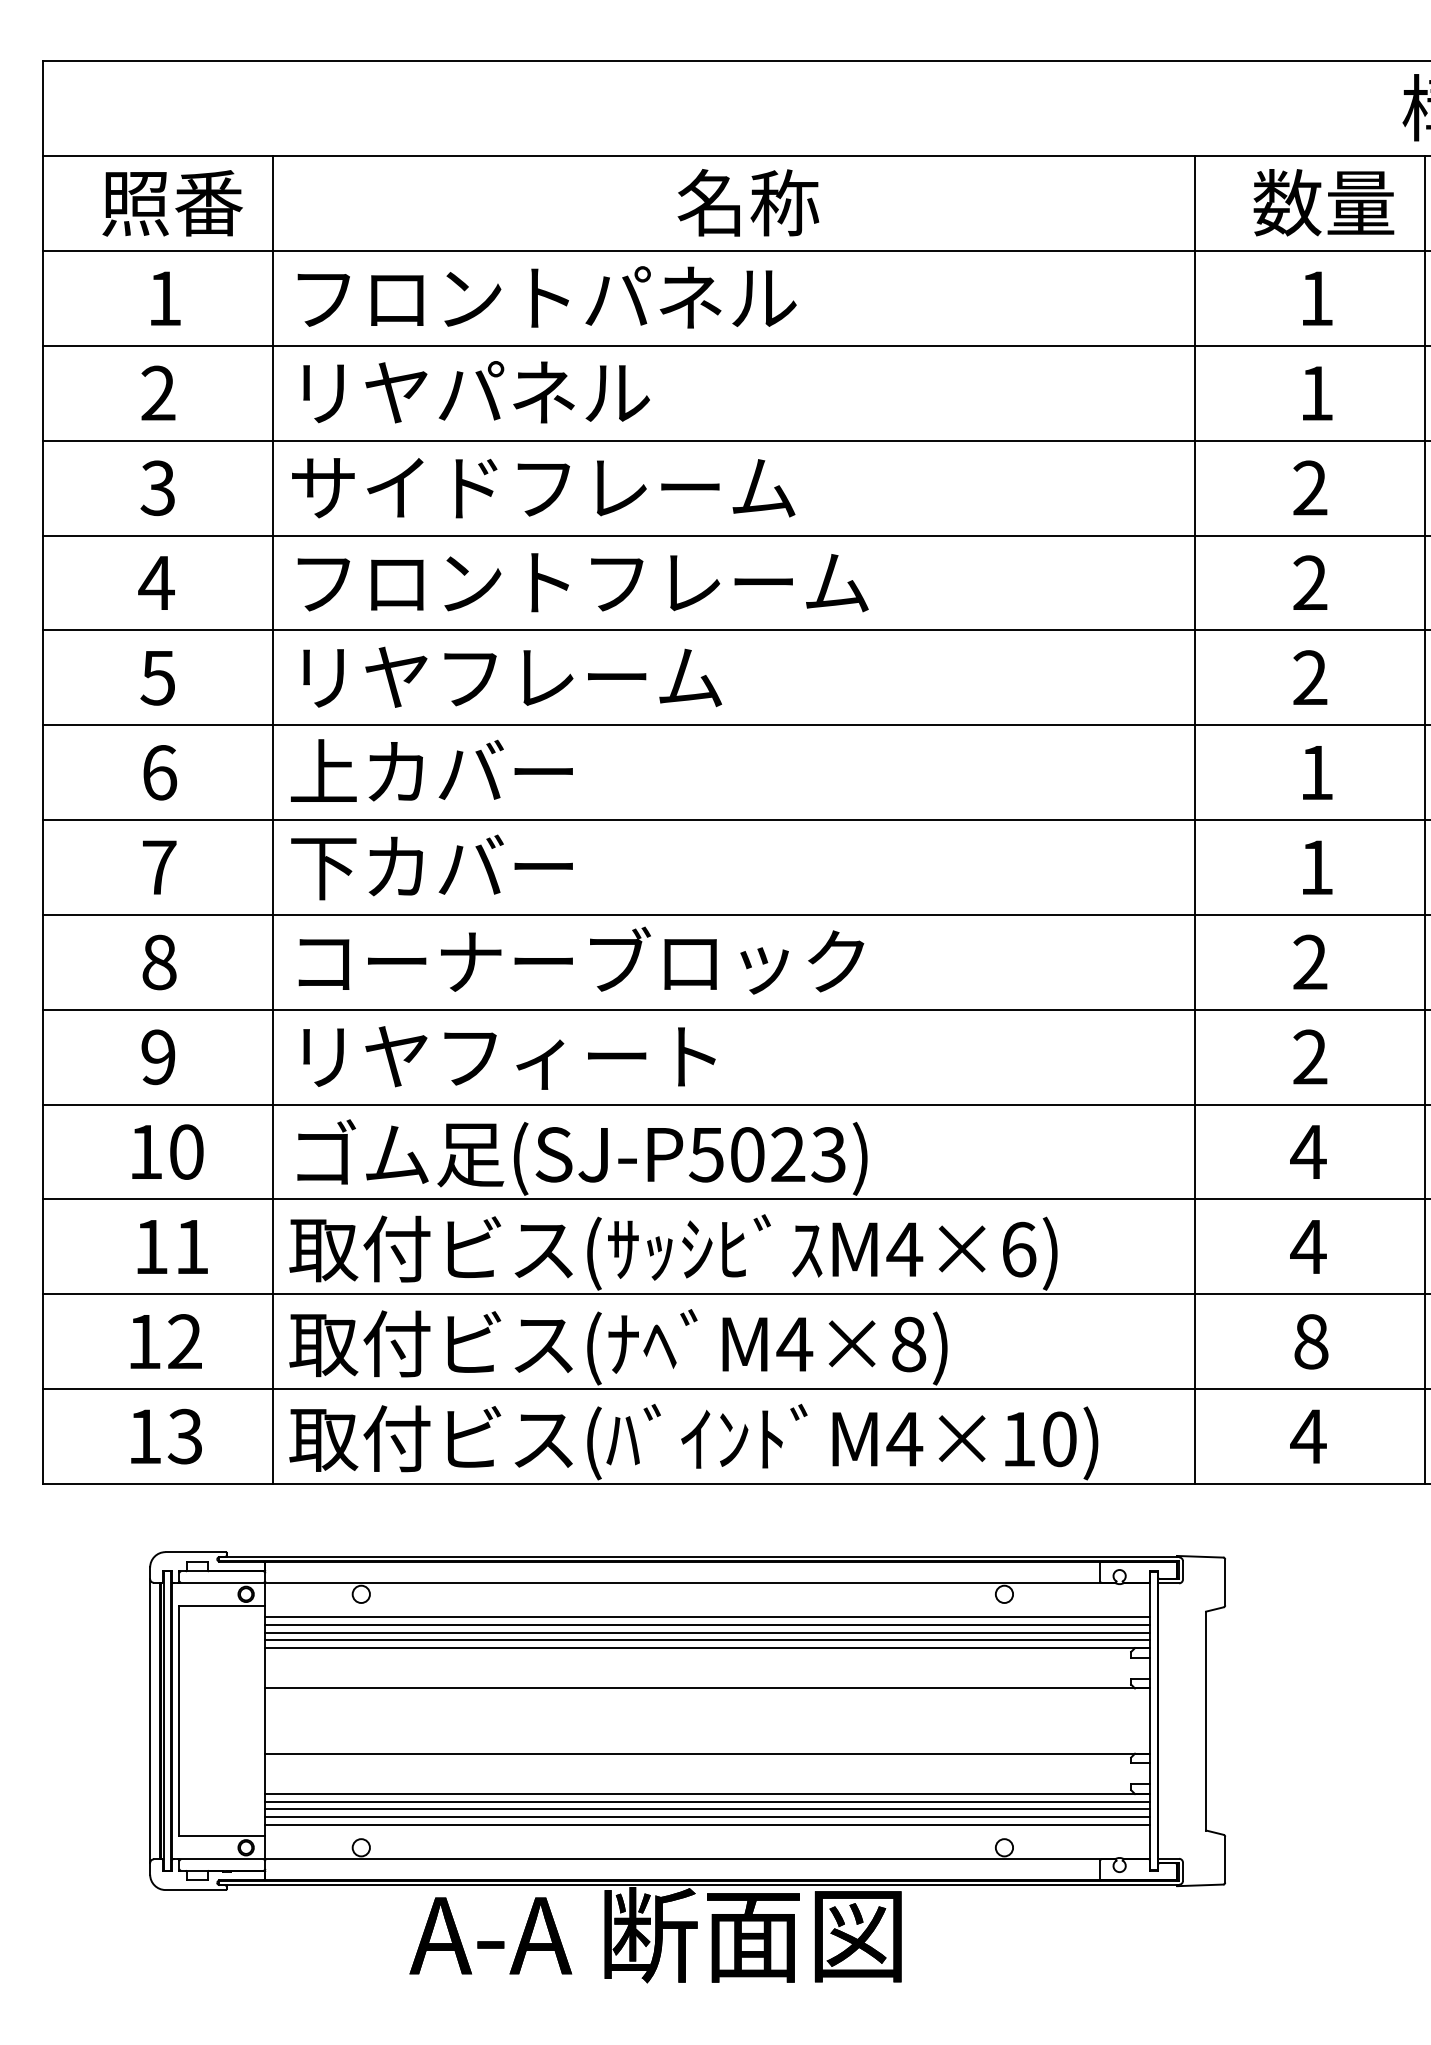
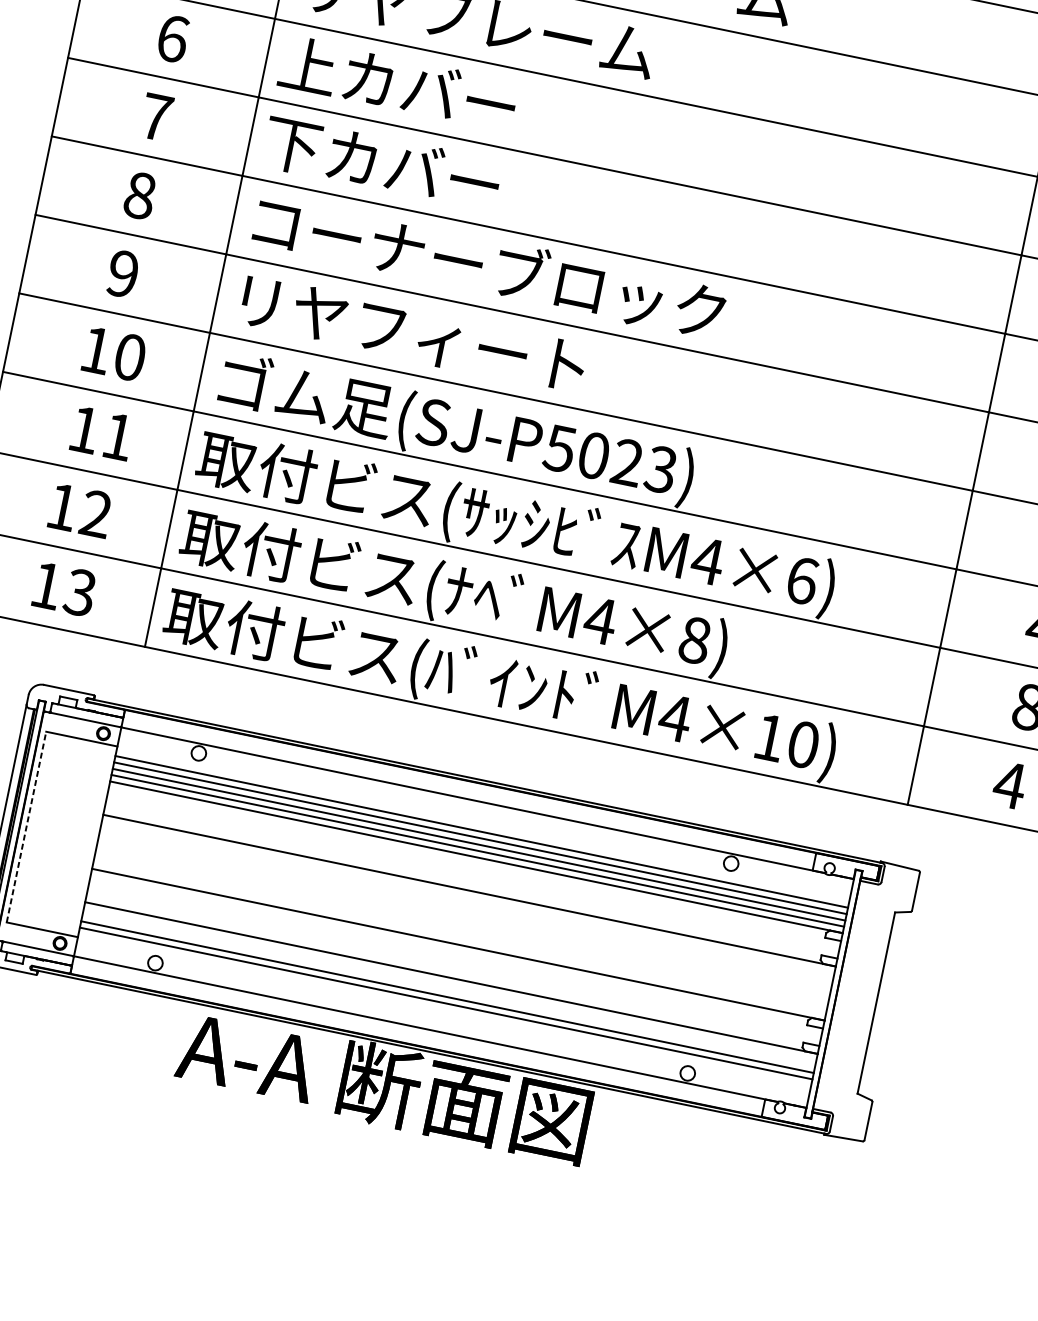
line: (179, 1720) -> (26, 826), solid -> dashed
line: (707, 1801) -> (449, 984), removed
line: (707, 1809) -> (448, 990), removed

